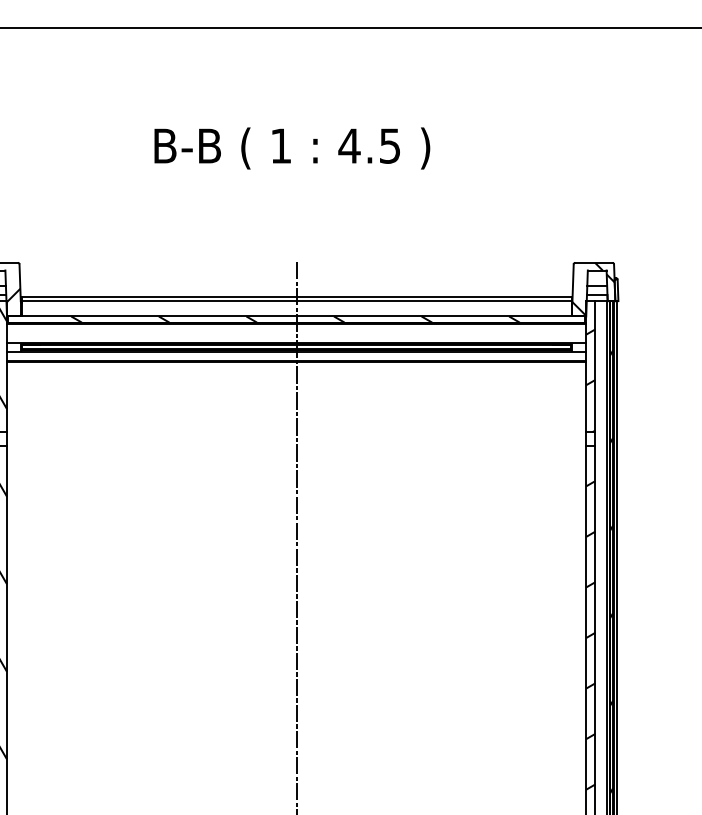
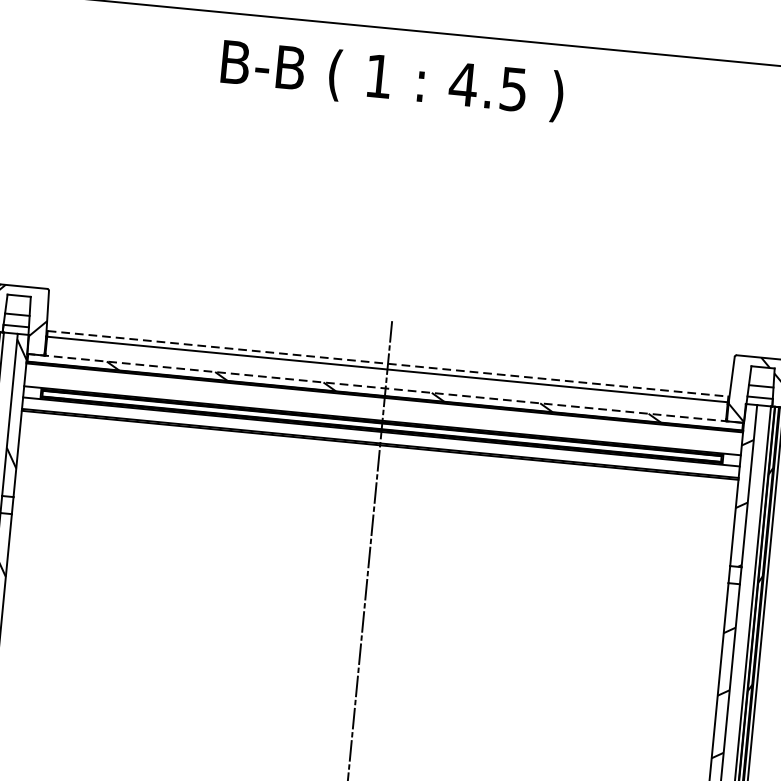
text: (292, 148) -> (392, 80), moved
line: (297, 296) -> (389, 363), solid -> dashed
line: (296, 316) -> (385, 388), solid -> dashed

